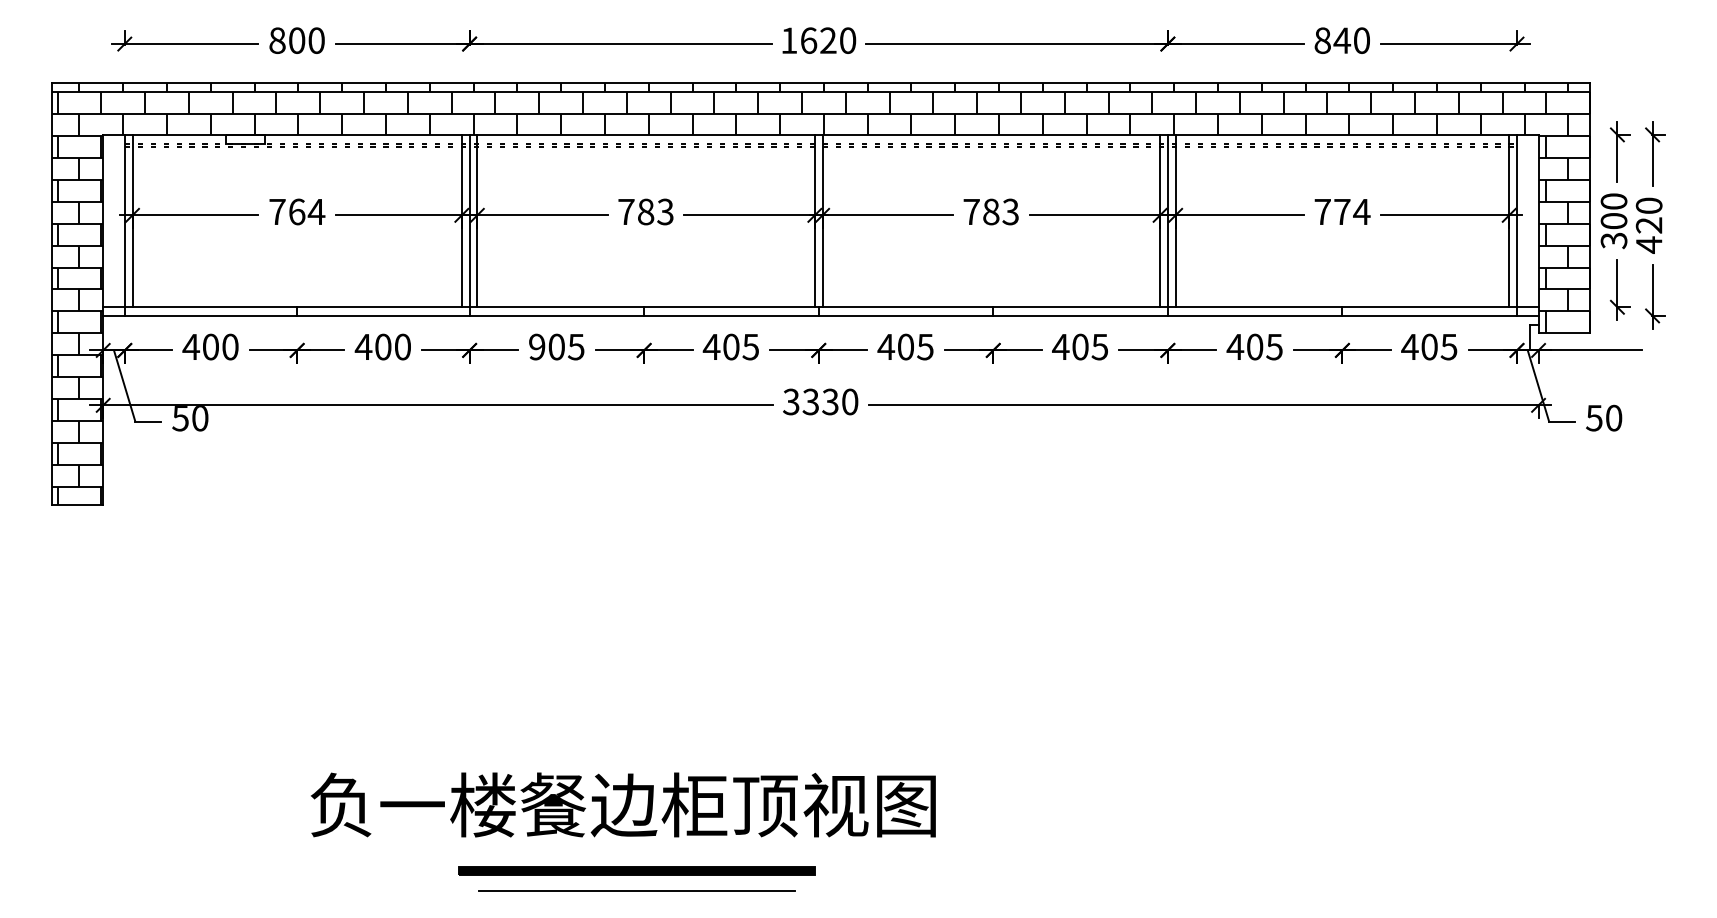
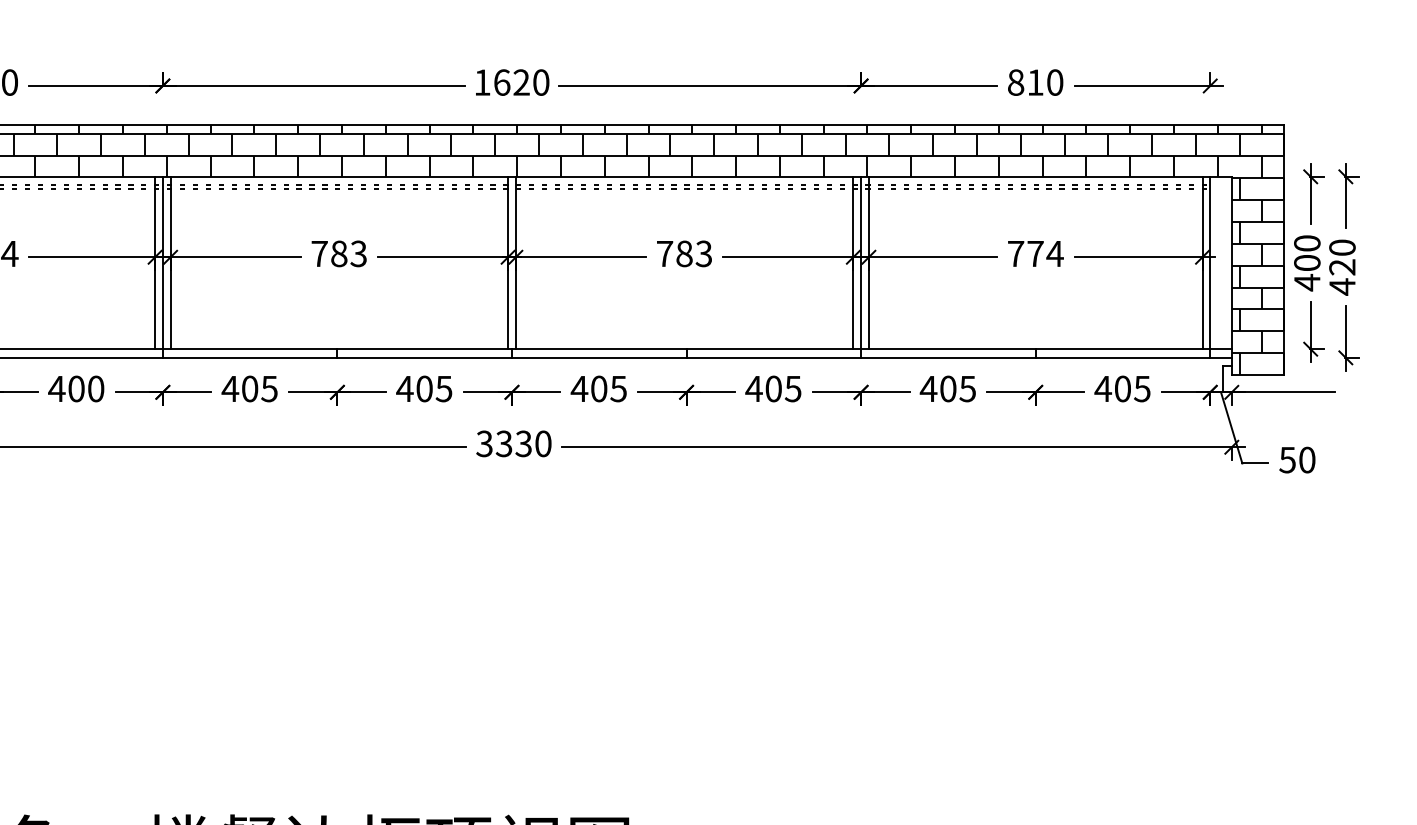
text: (1342, 40) -> (1035, 82), 840 -> 810
text: (1613, 240) -> (1306, 282), 300 -> 400
text: (536, 346) -> (229, 388), 905 -> 405

